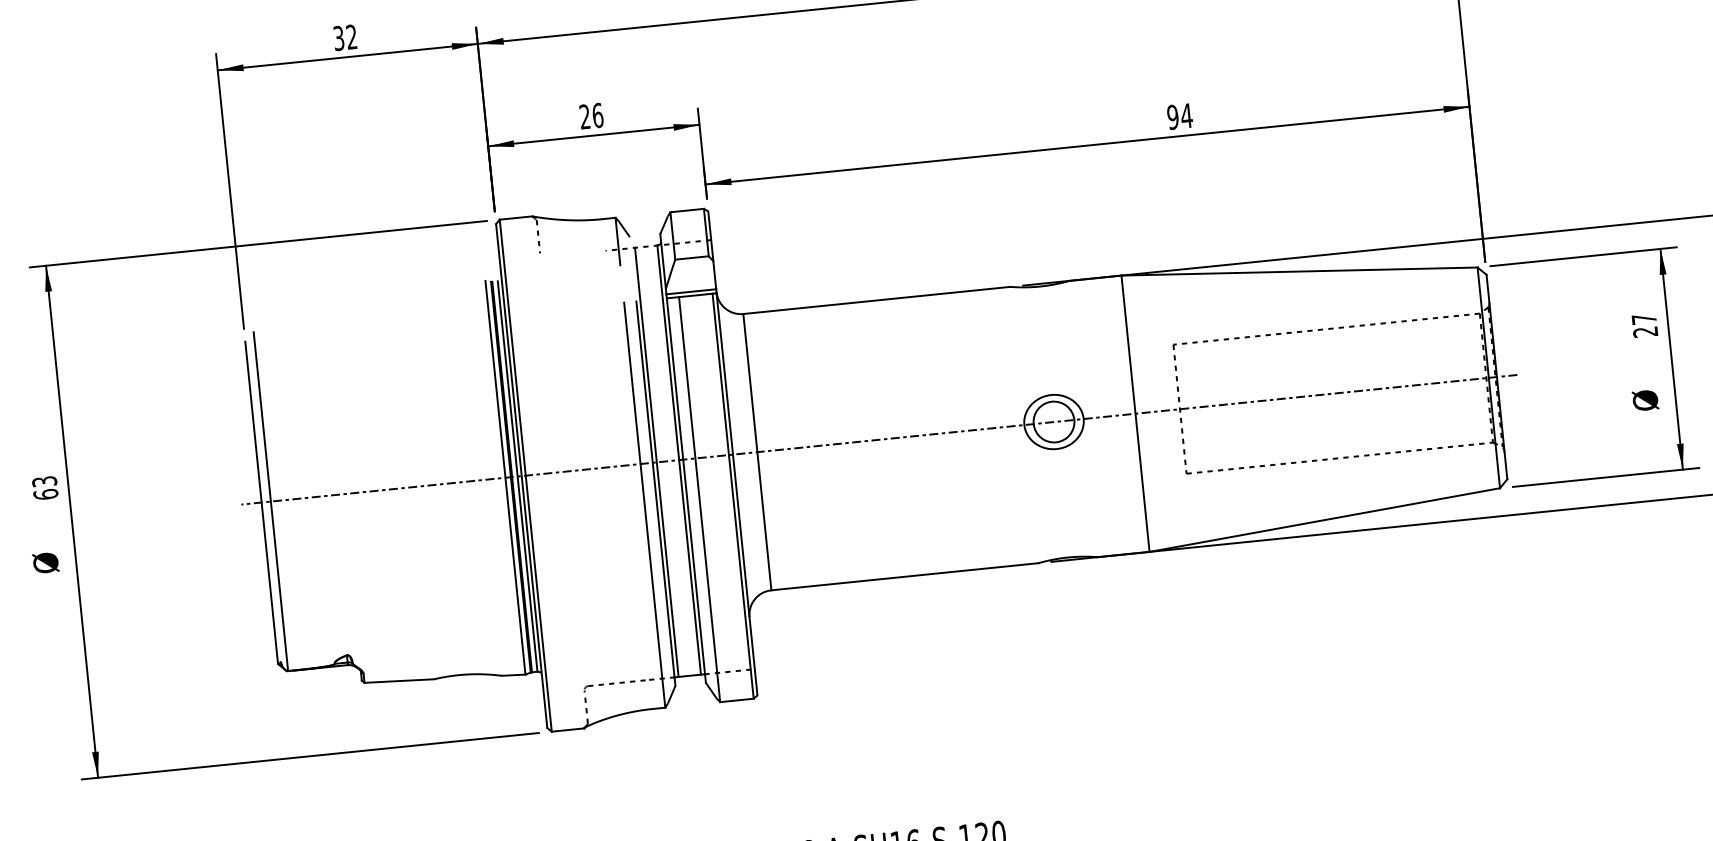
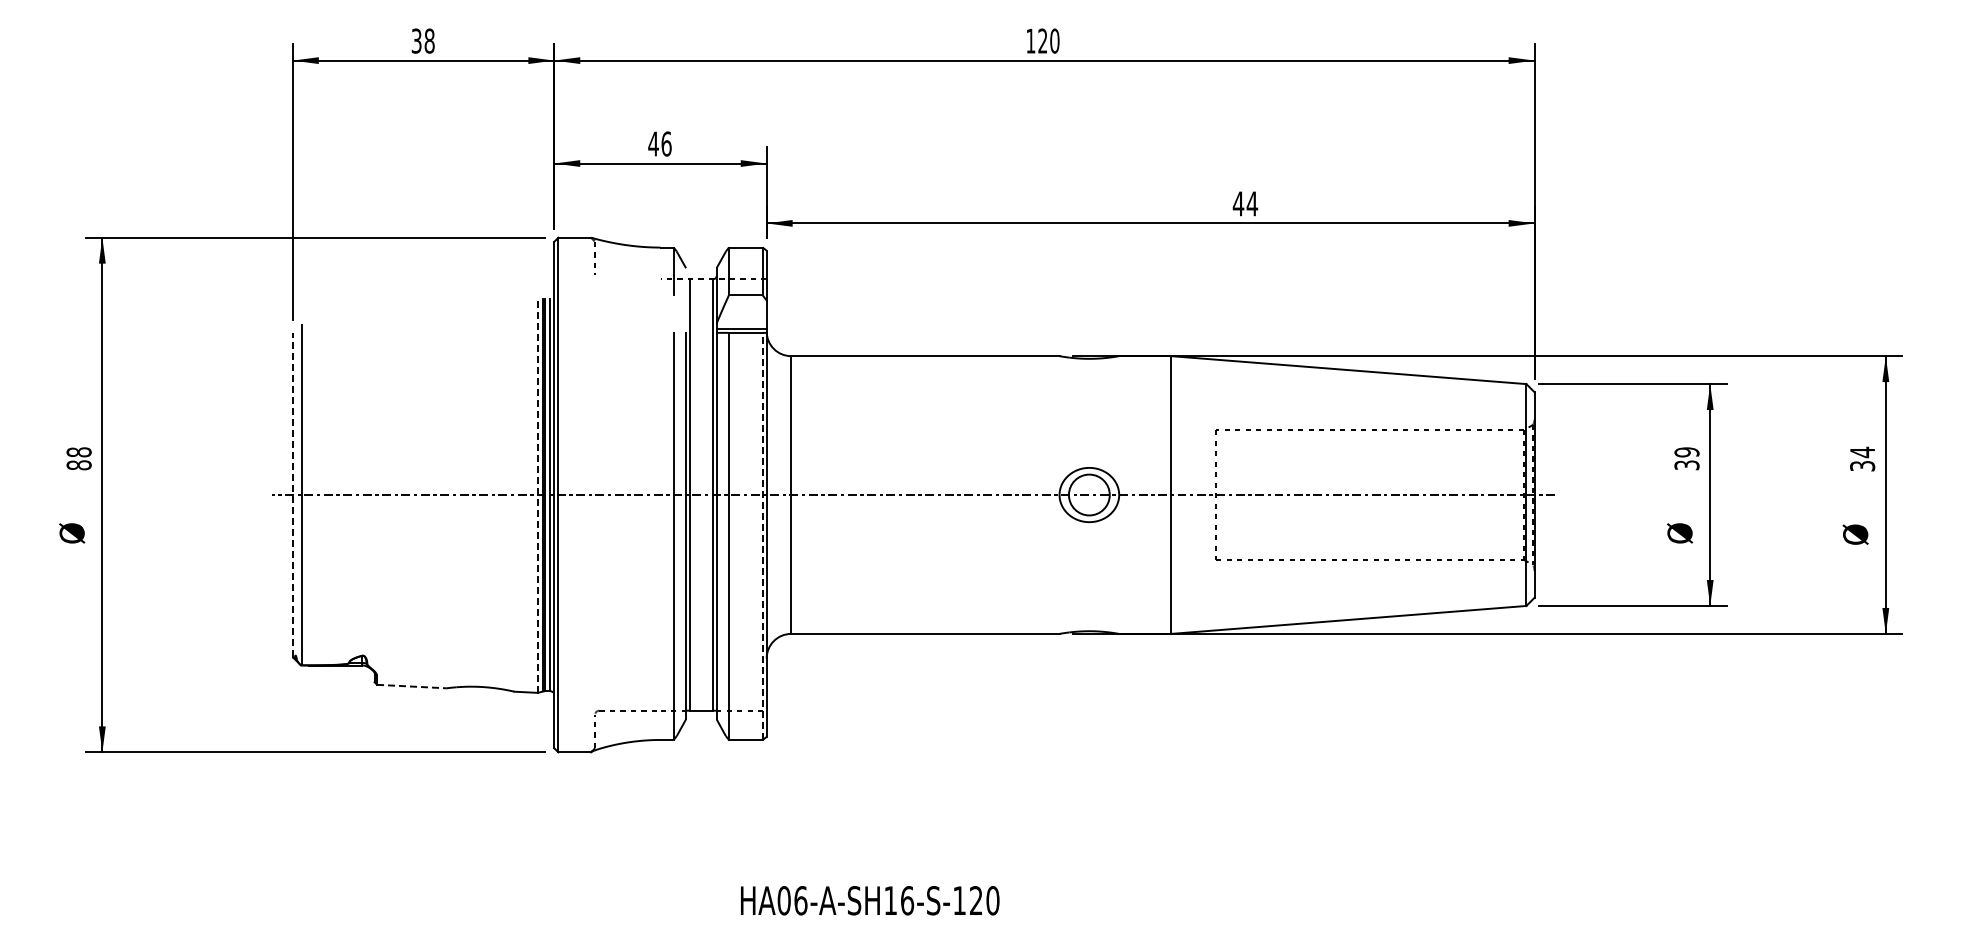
text: (351, 36) -> (429, 40), 32 -> 38
text: (584, 116) -> (653, 143), 26 -> 46
text: (1172, 116) -> (1238, 203), 94 -> 44
text: (1644, 325) -> (1686, 458), 27 -> 39
line: (505, 478) -> (537, 495), solid -> dashed
text: (44, 487) -> (78, 458), 63 -> 88
line: (733, 496) -> (762, 536), solid -> dashed
line: (261, 503) -> (292, 495), solid -> dashed
line: (398, 681) -> (411, 686), solid -> dashed

